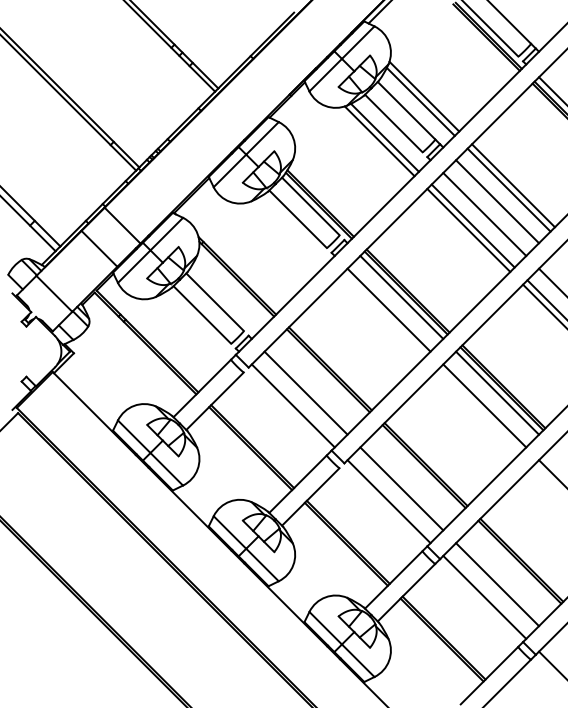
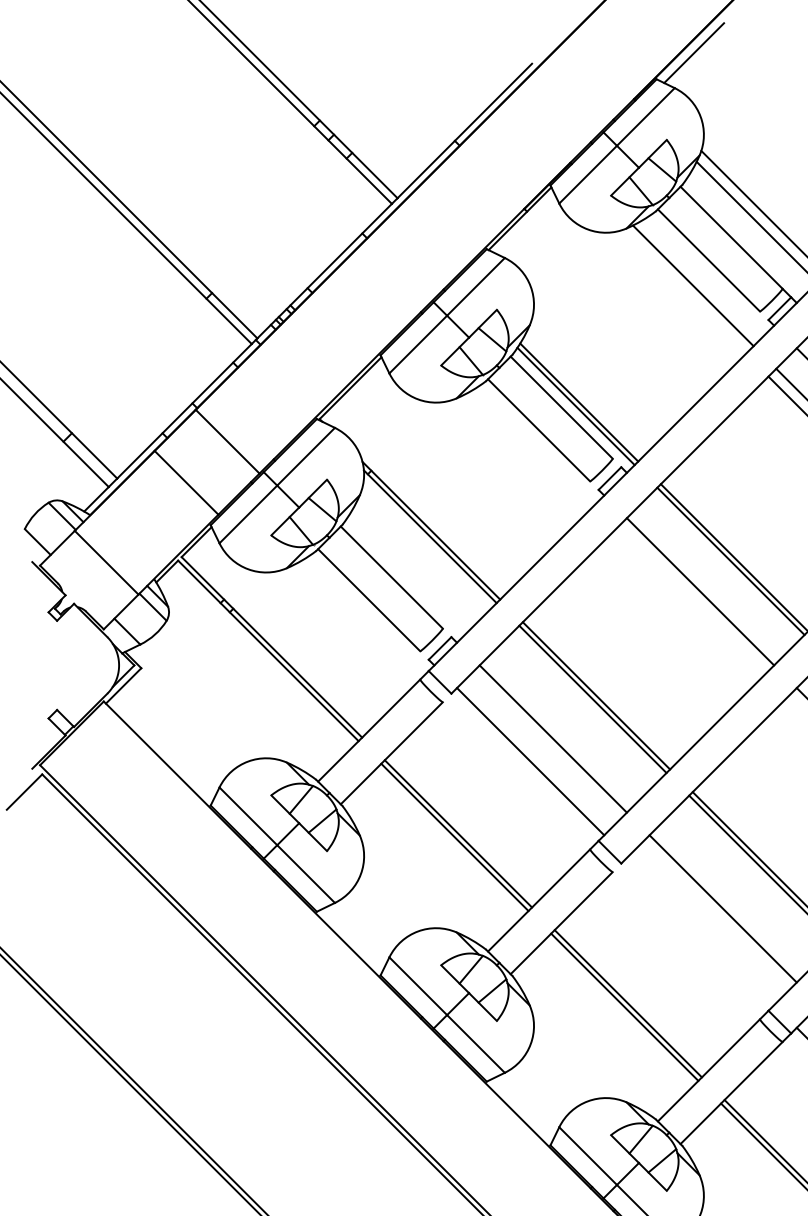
line: (379, 141) -> (683, 292), removed
line: (401, 296) -> (722, 567), removed
line: (388, 501) -> (699, 931), removed

